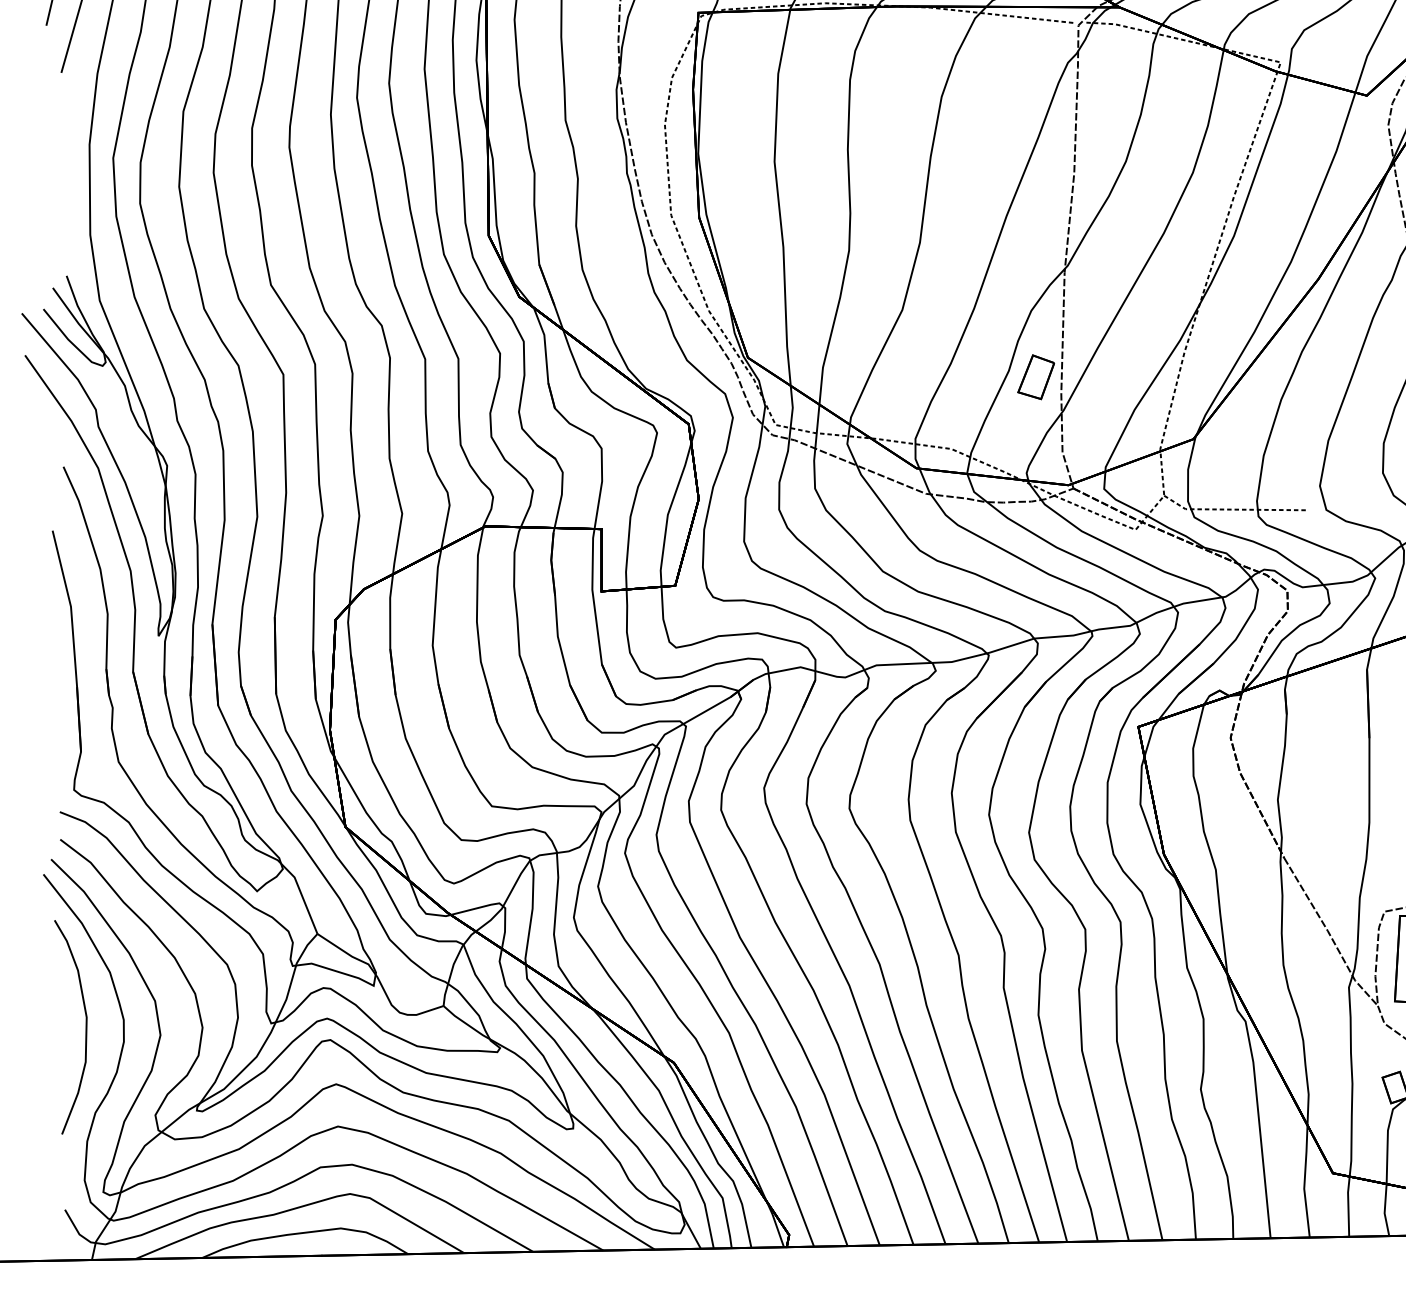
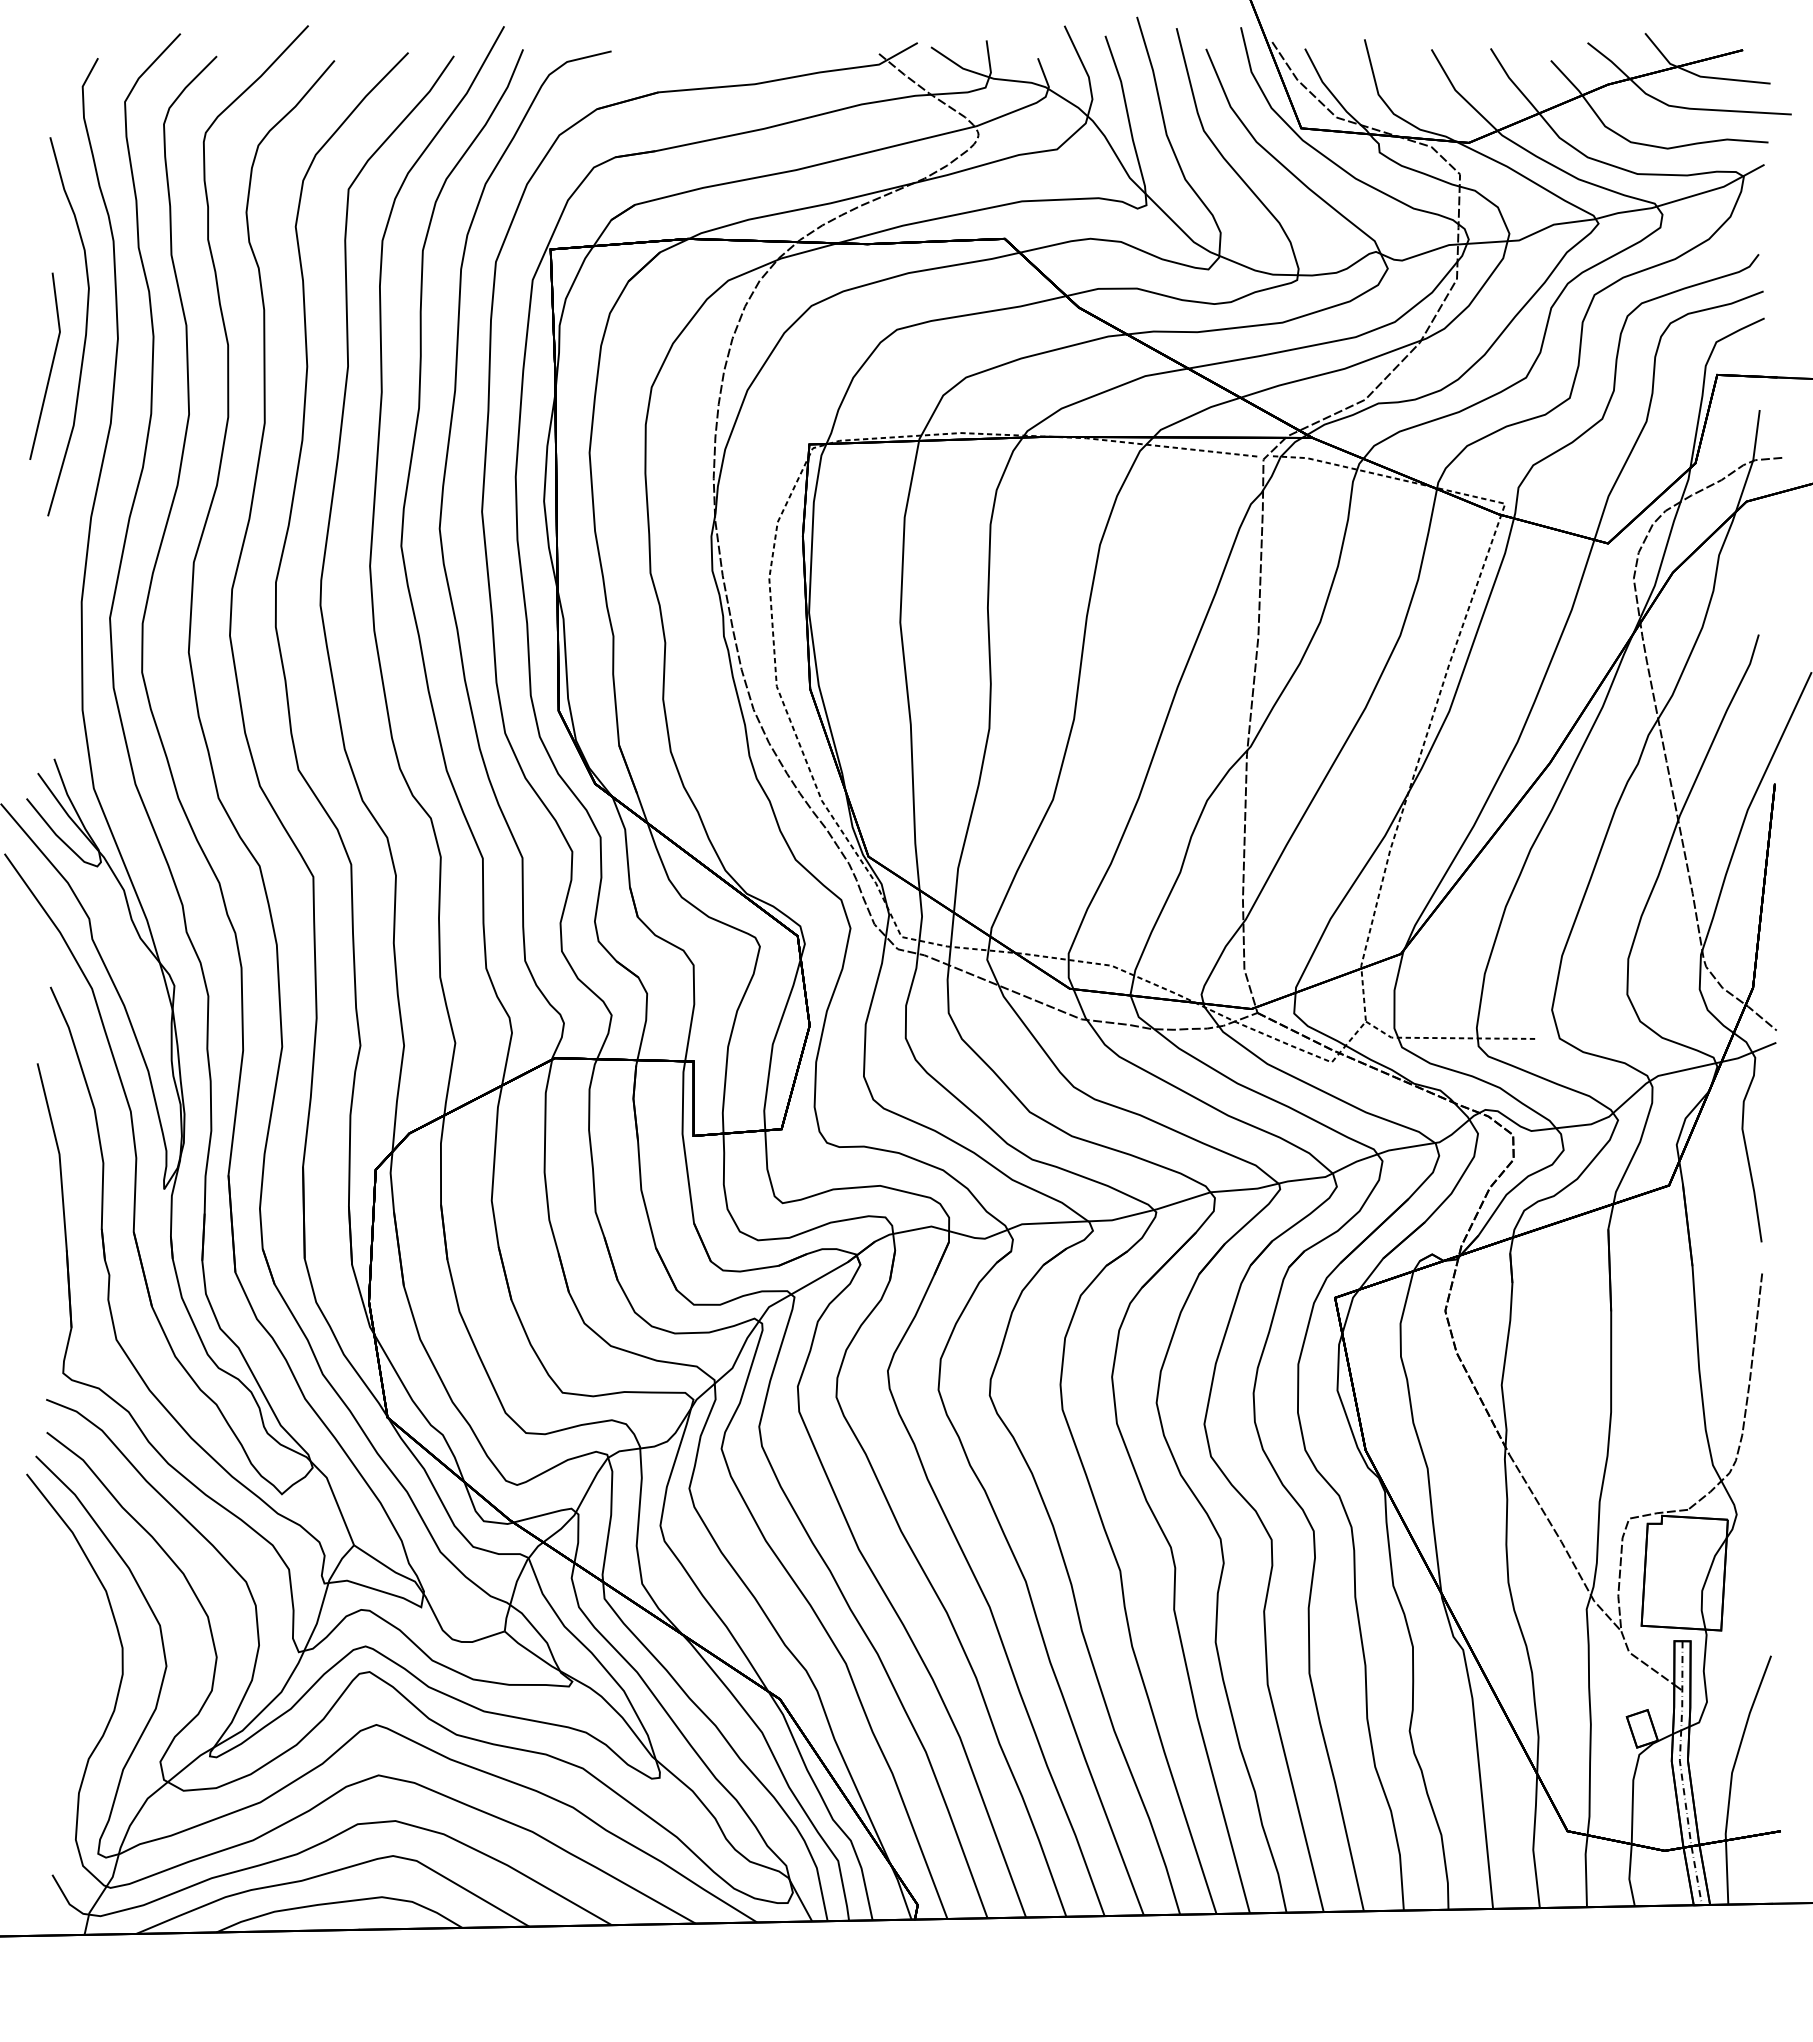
part: (1035, 376) -> (1212, 879), removed
curve: (86, 1027) -> (77, 1656), removed

